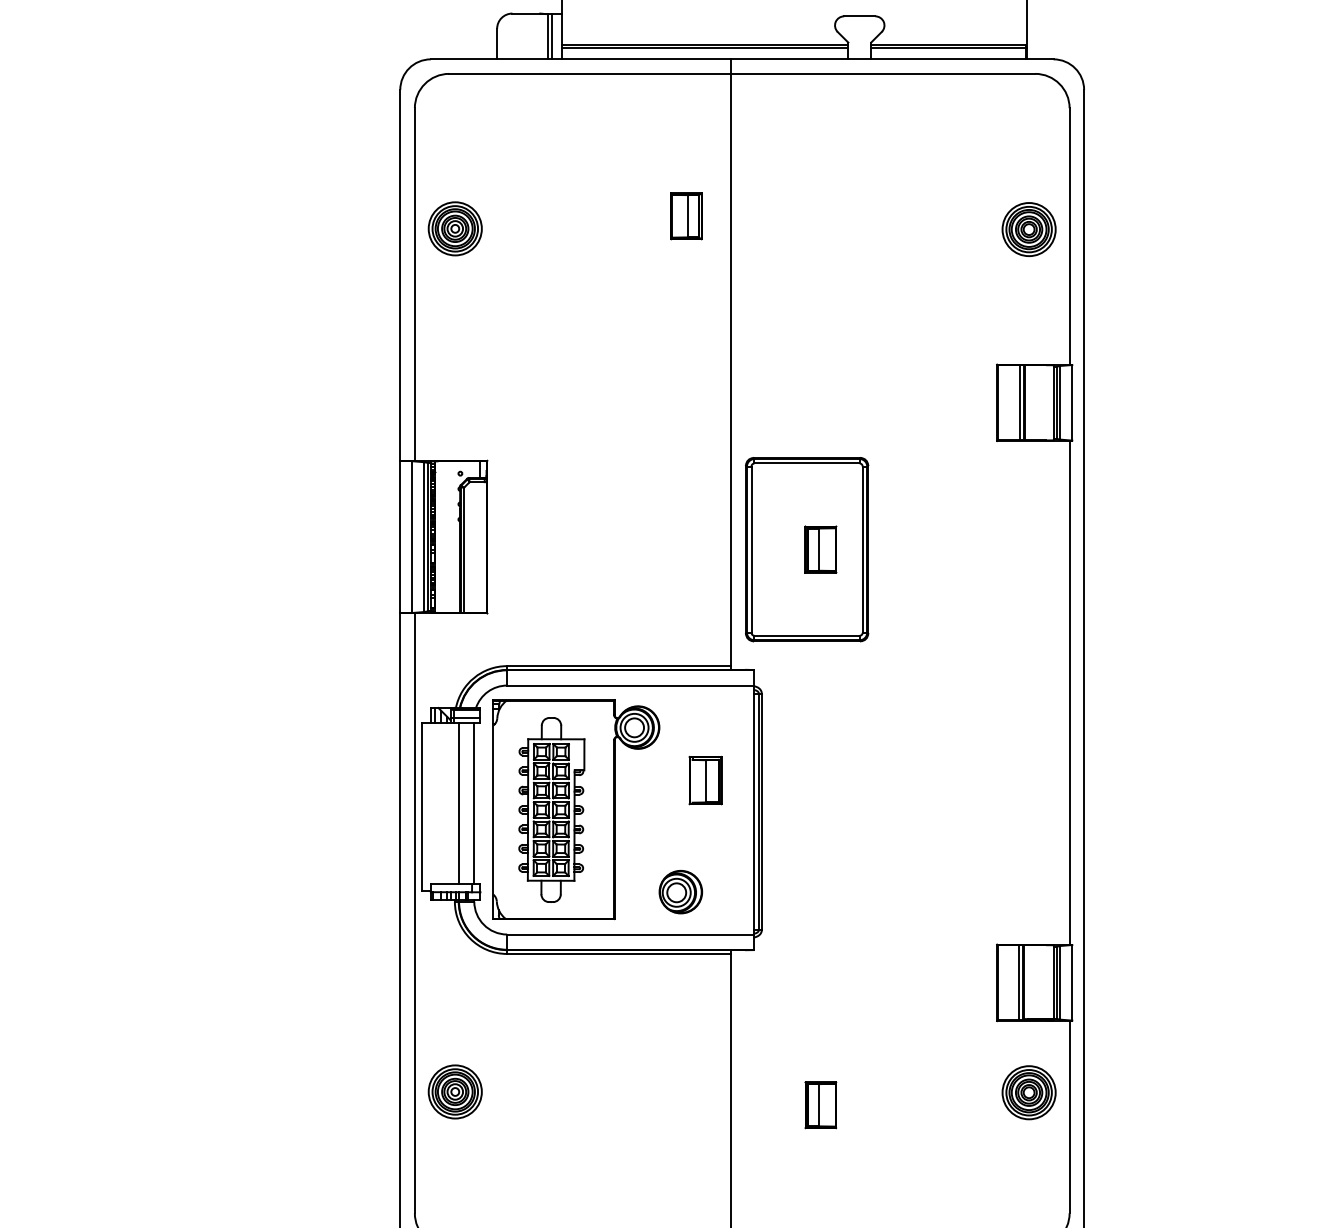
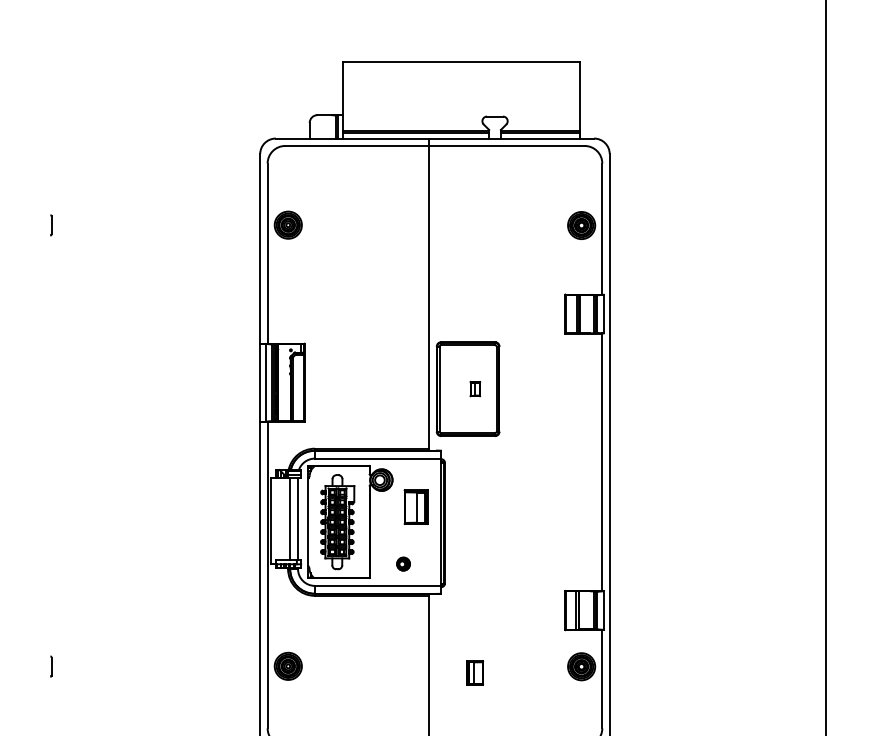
part: (686, 215) -> (406, 218), removed
part: (821, 548) -> (475, 388), size x0.6
part: (706, 781) -> (416, 507), size x1.4
part: (680, 890) -> (403, 563), size x0.6

